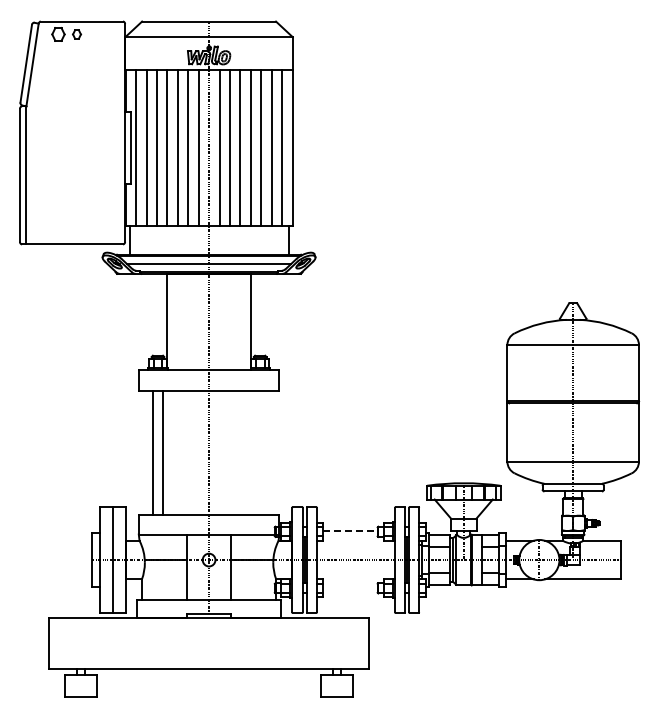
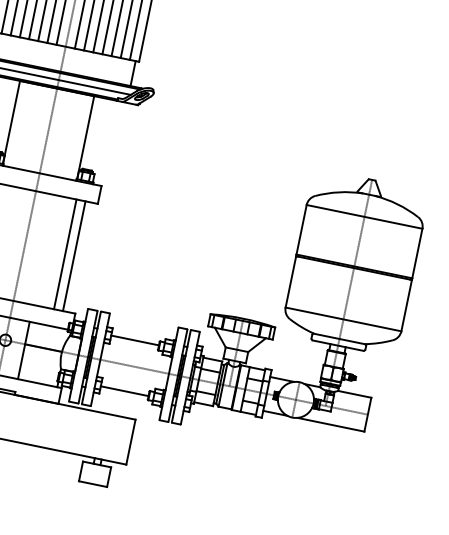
line: (255, 452) -> (65, 254), added
line: (265, 452) -> (74, 255), added
line: (351, 531) -> (135, 340), dashed -> solid
line: (350, 588) -> (124, 390), added

